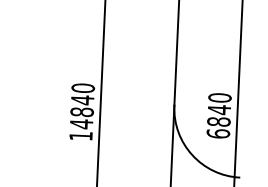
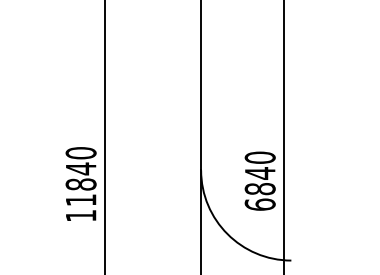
text: (81, 123) -> (81, 199), 14840 -> 11840

